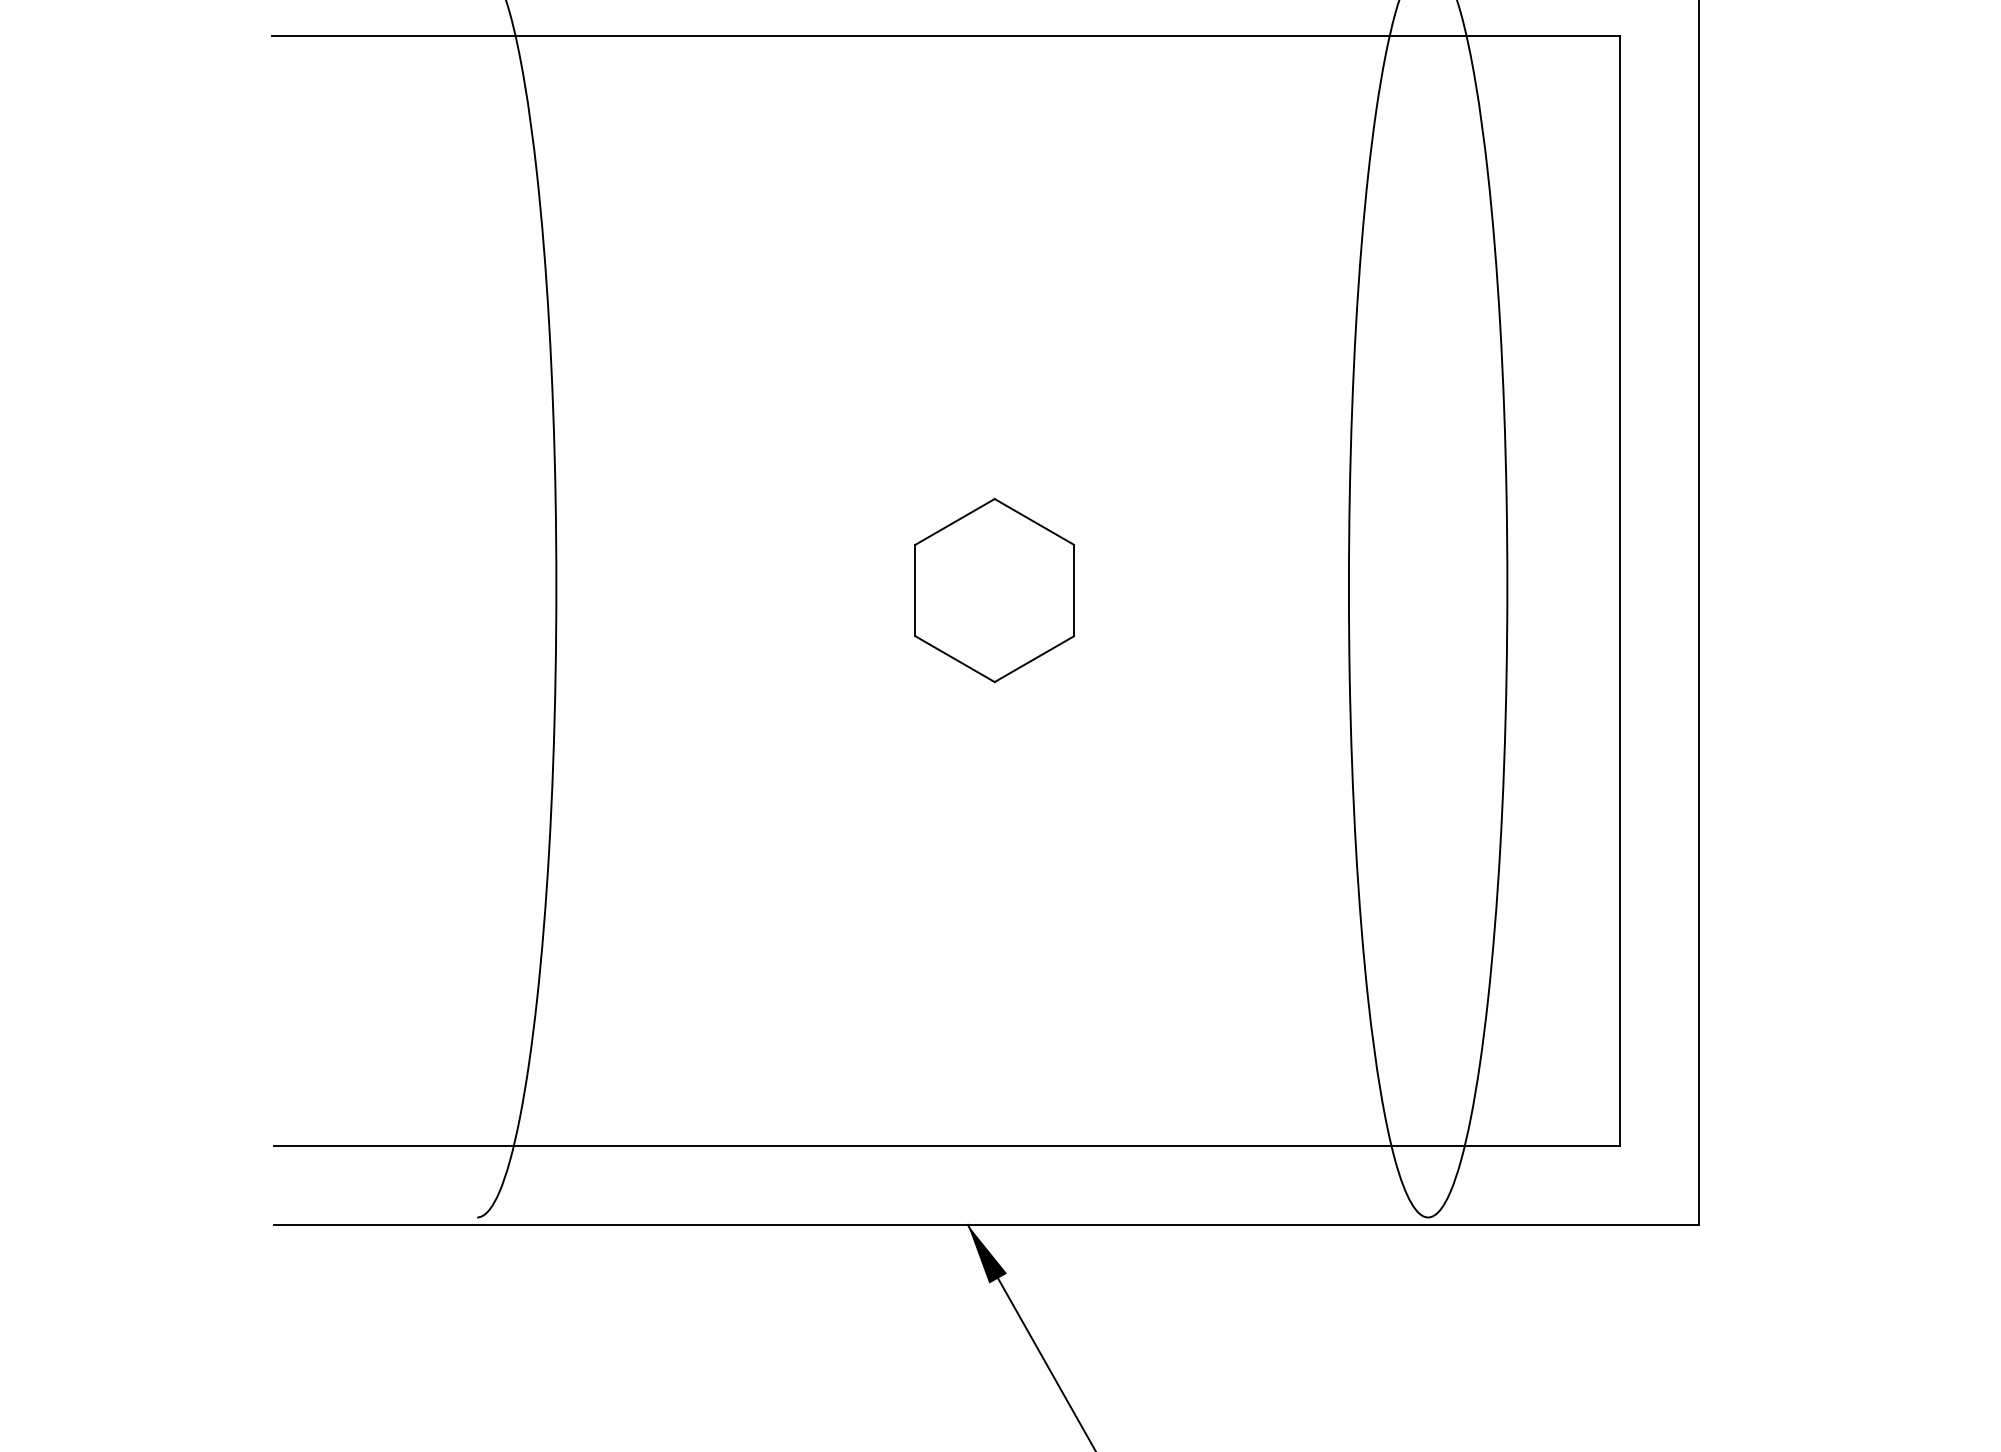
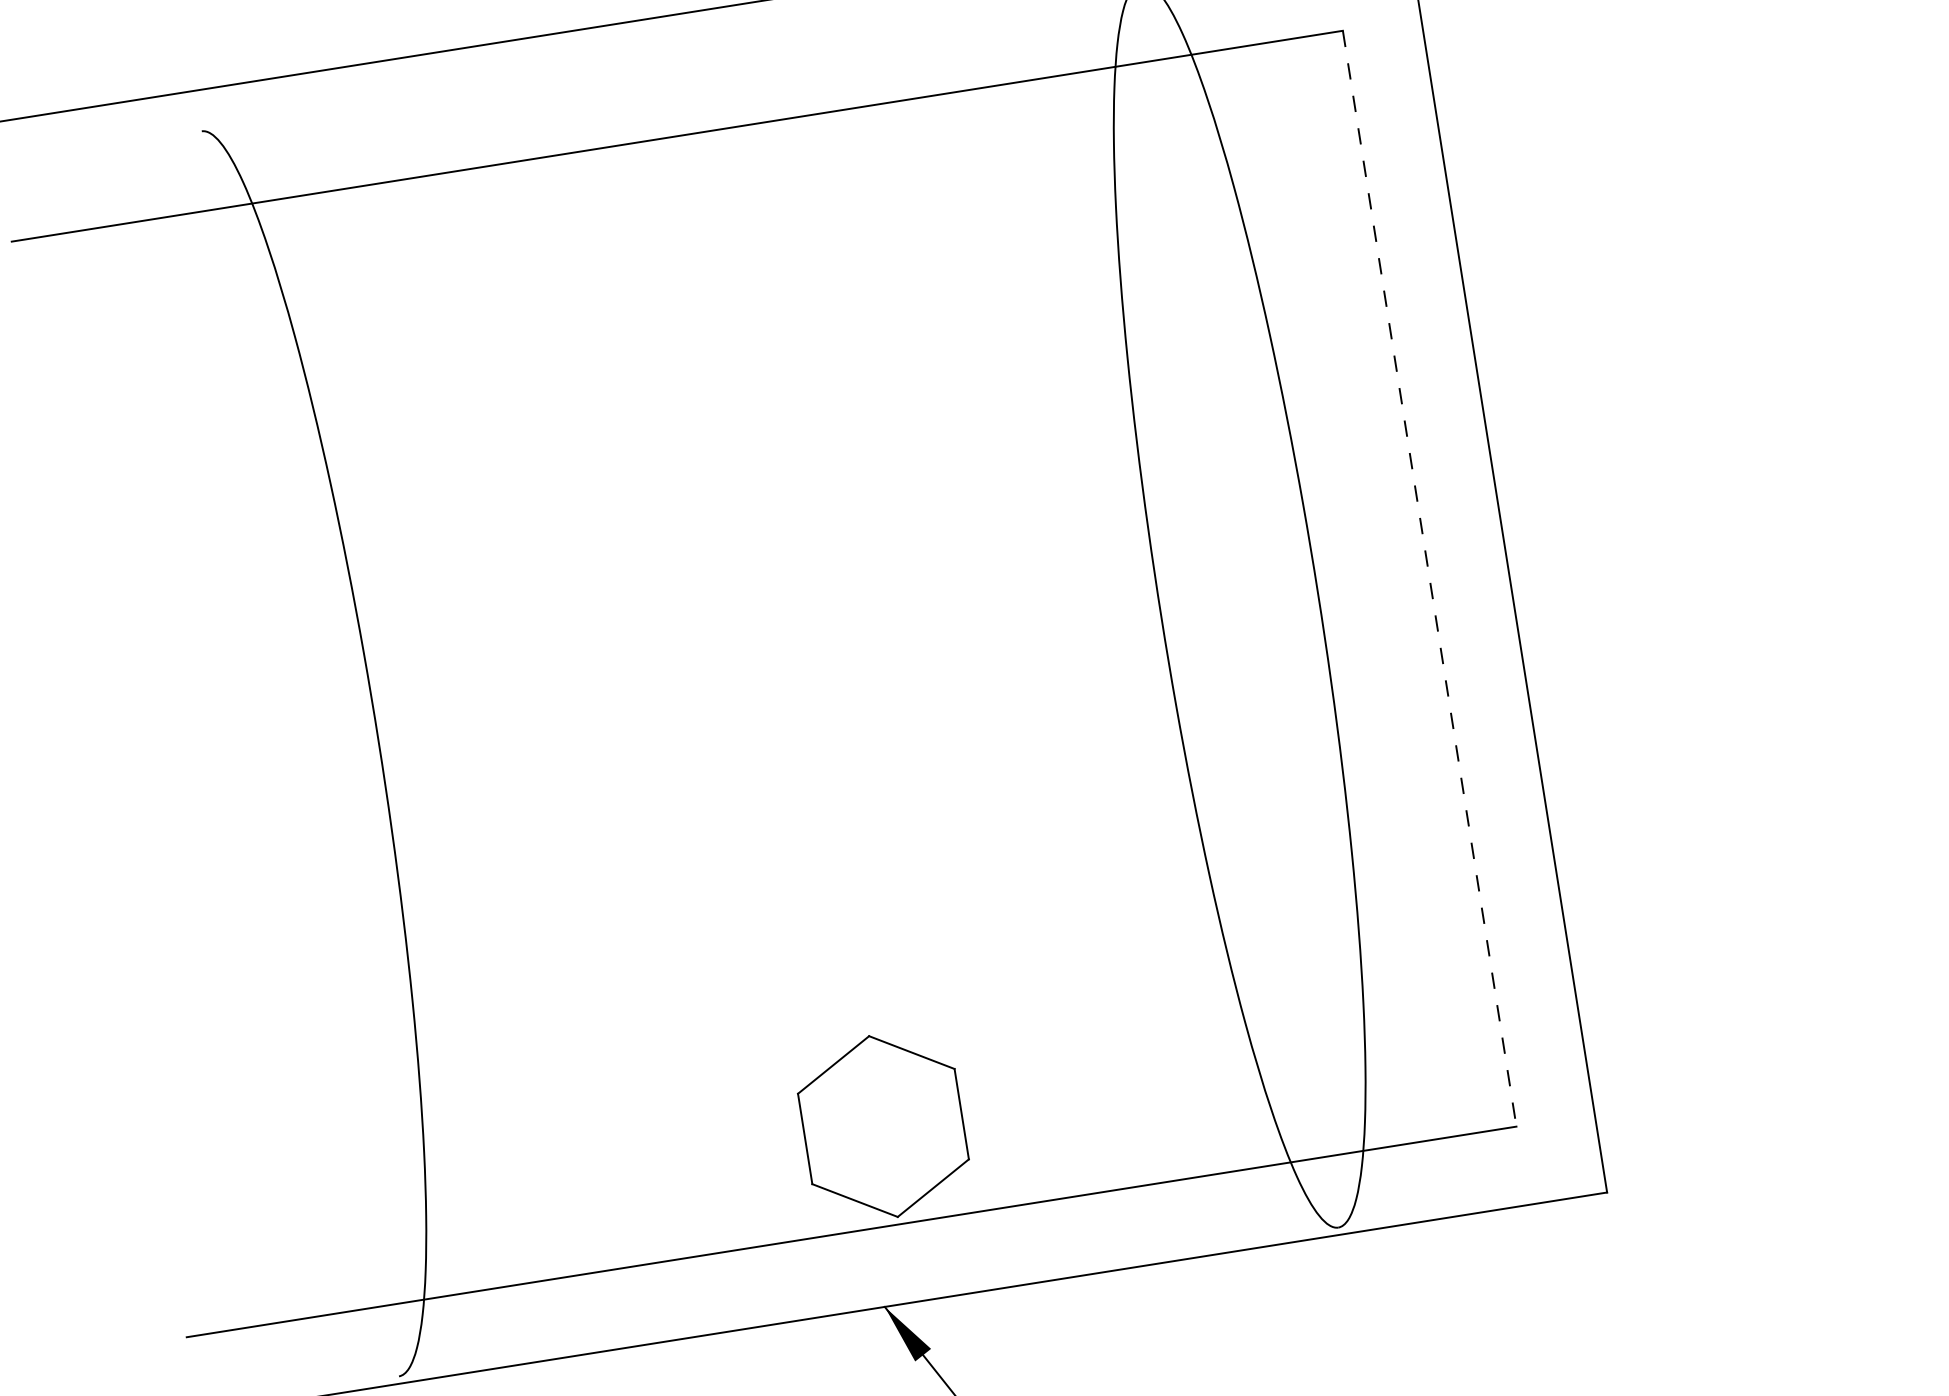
part: (994, 590) -> (883, 1126), moved
line: (1619, 590) -> (1429, 578), solid -> dashed

